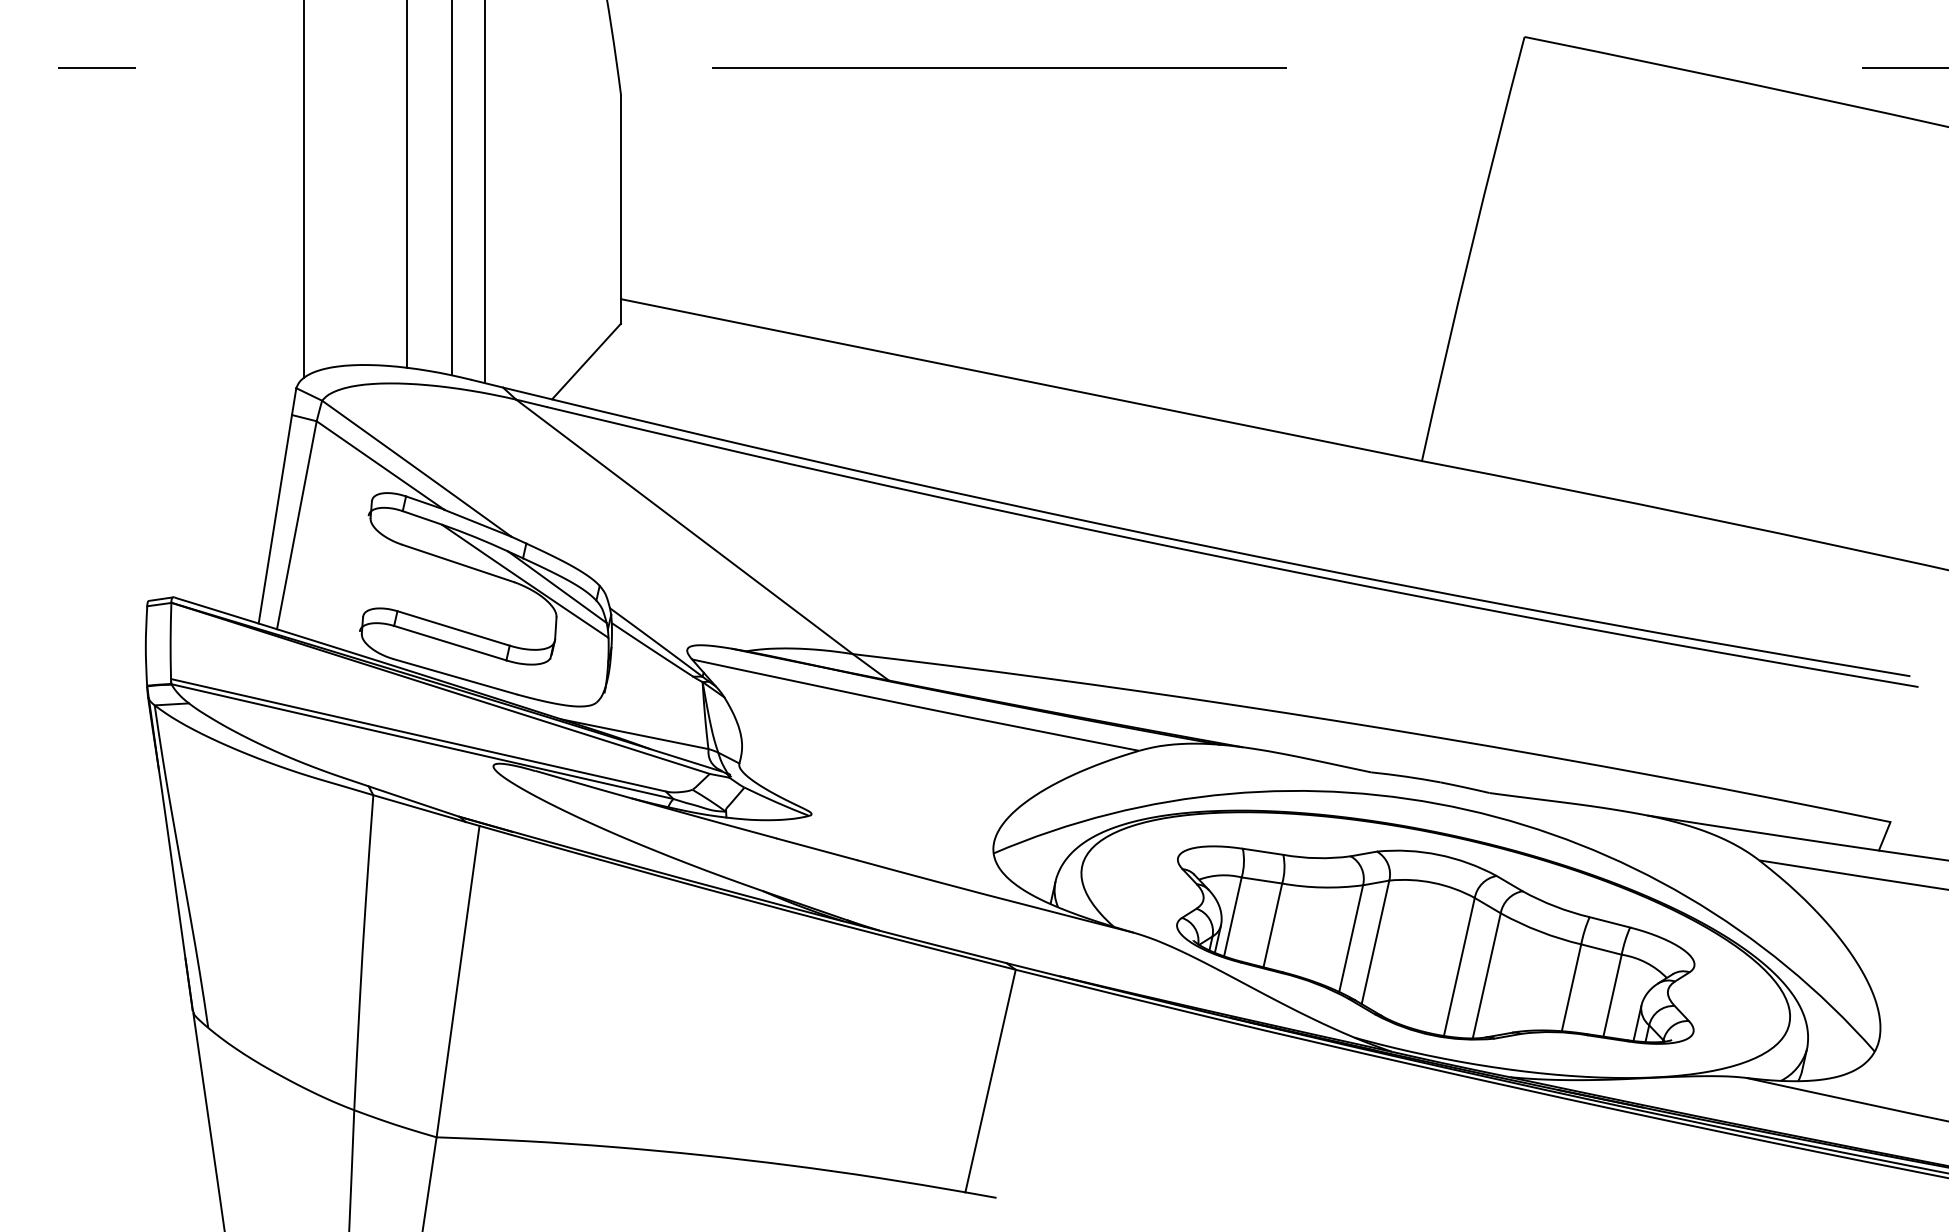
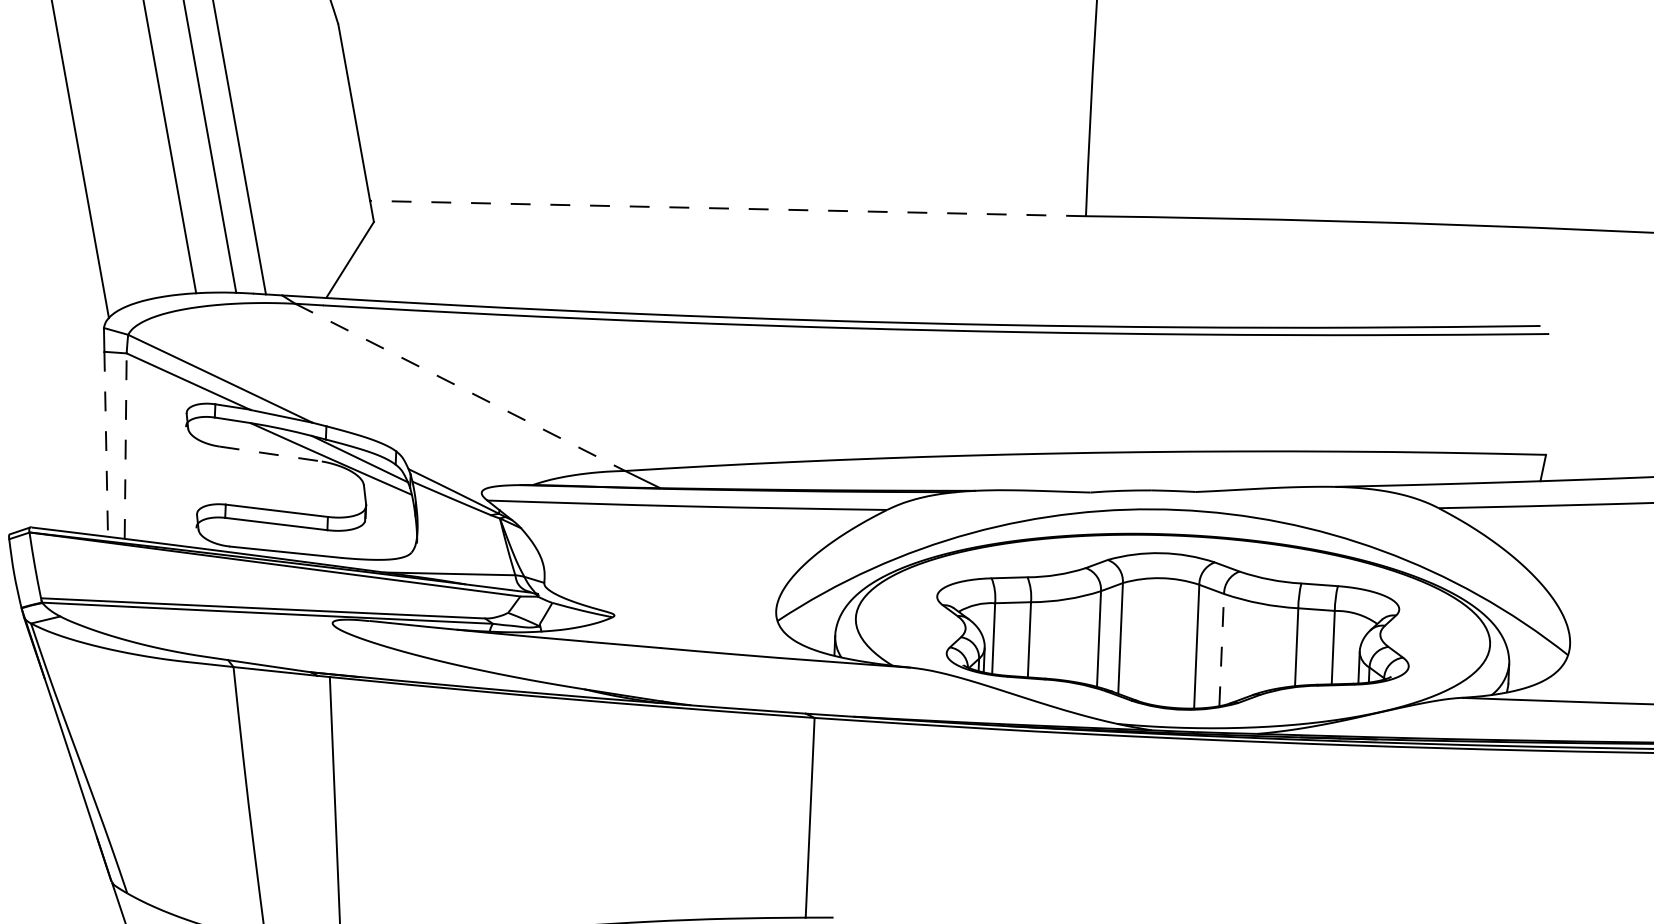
line: (1021, 380) -> (728, 208), solid -> dashed
line: (275, 519) -> (106, 444), solid -> dashed
line: (296, 525) -> (125, 446), solid -> dashed
line: (684, 527) -> (460, 387), solid -> dashed
line: (458, 563) -> (271, 454), solid -> dashed
line: (1486, 975) -> (1221, 649), solid -> dashed

